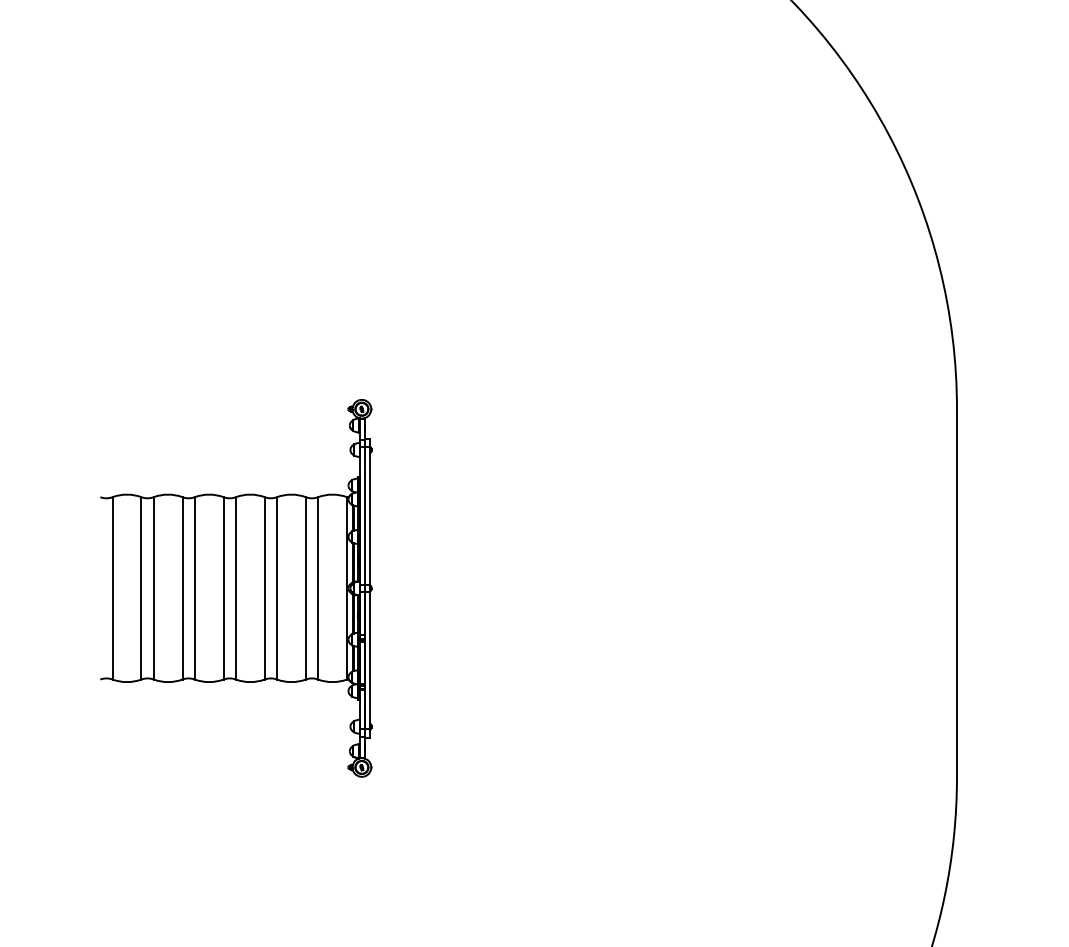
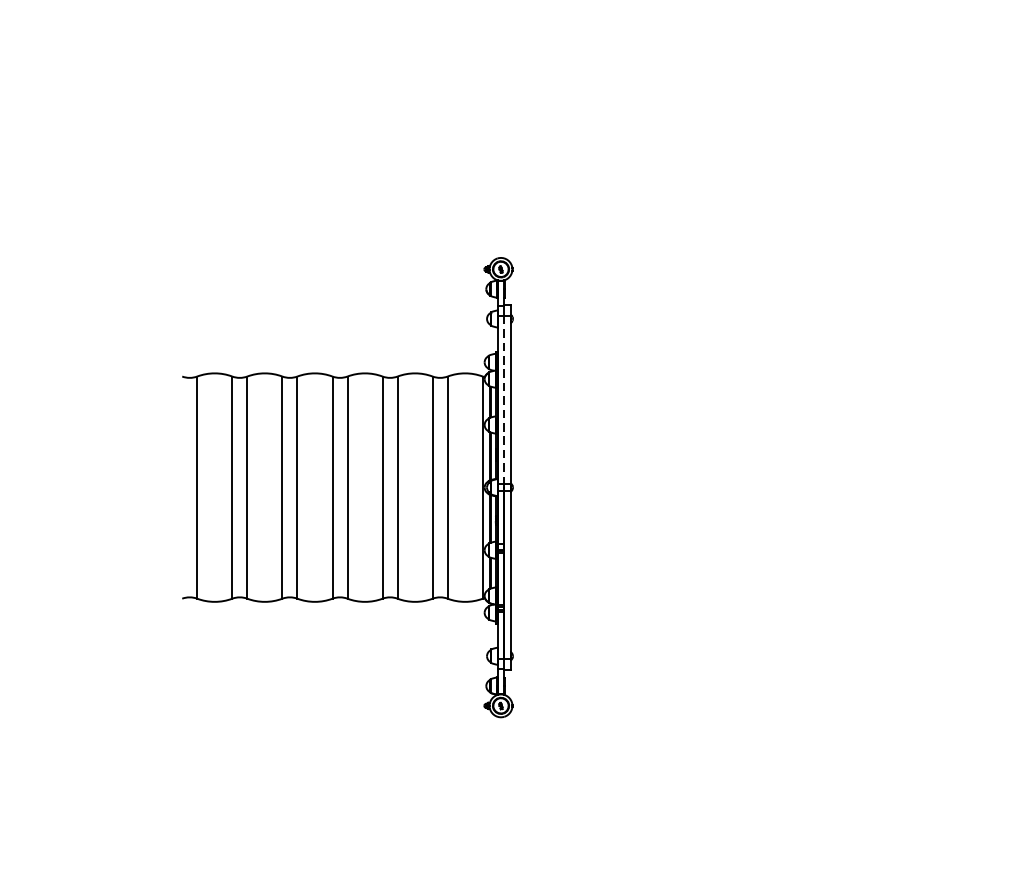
line: (364, 516) -> (504, 400), solid -> dashed

